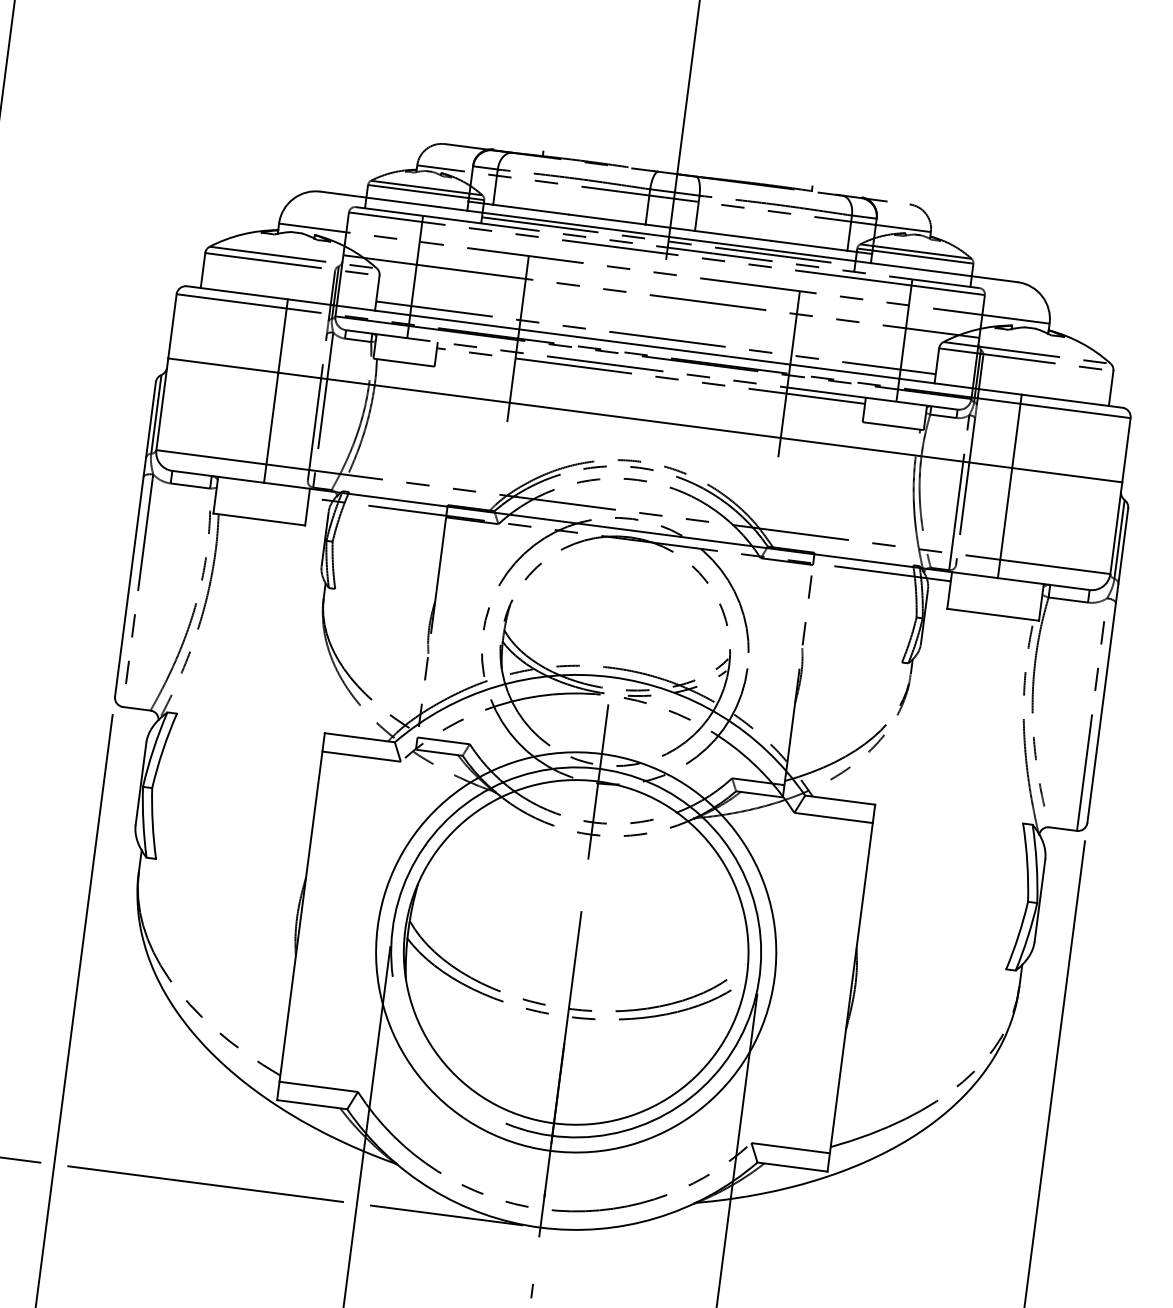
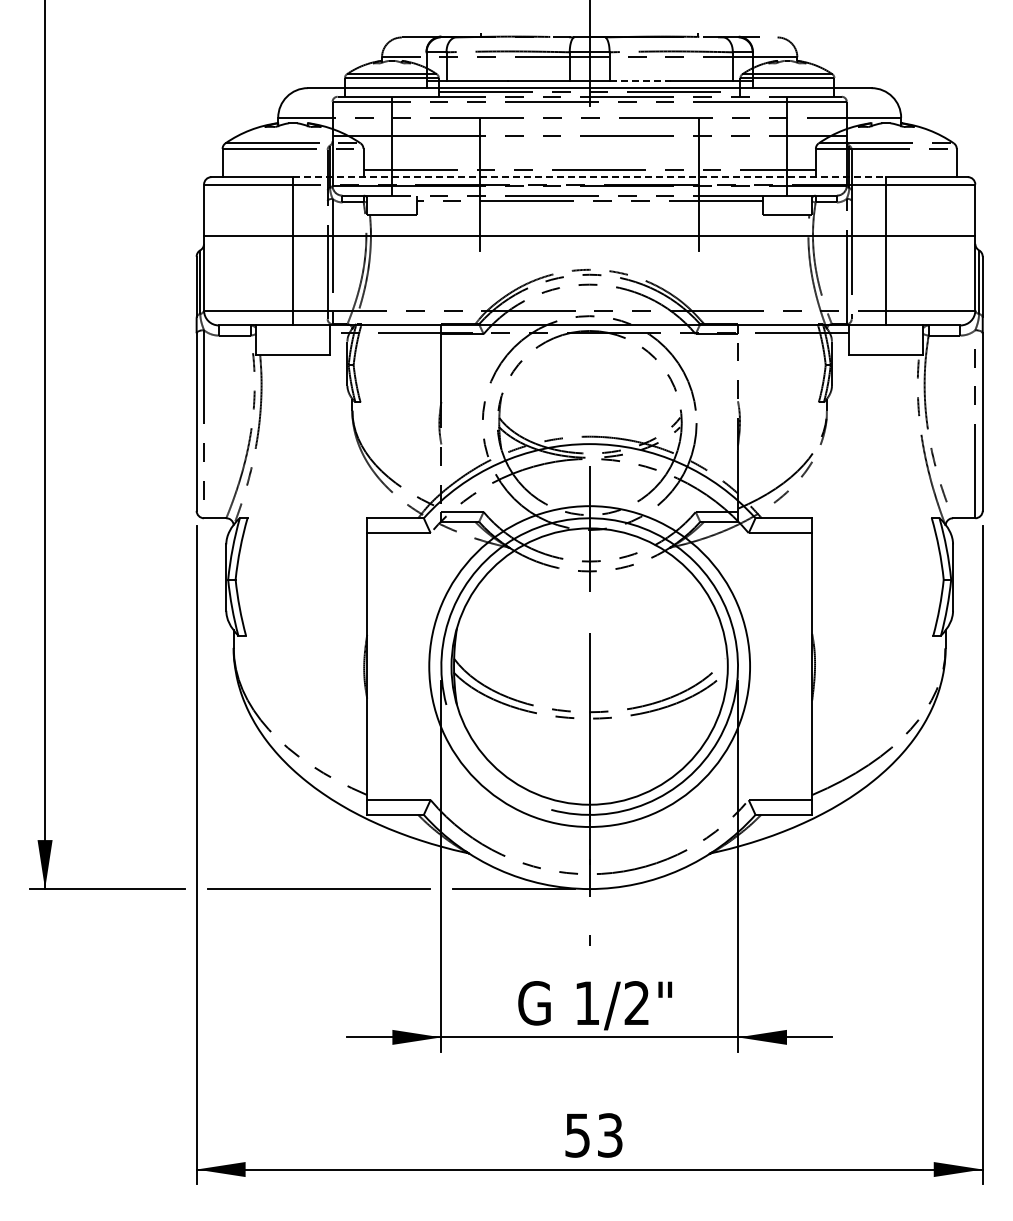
line: (733, 235) -> (640, 80), solid -> dashed
line: (654, 347) -> (589, 177), solid -> dashed

